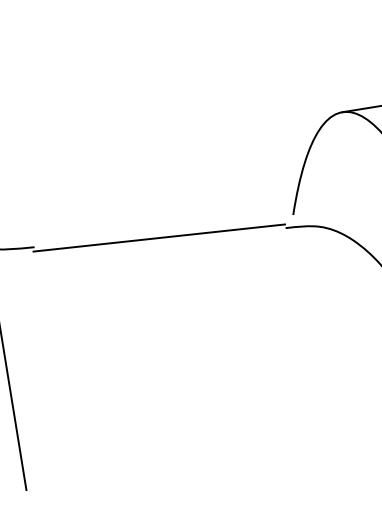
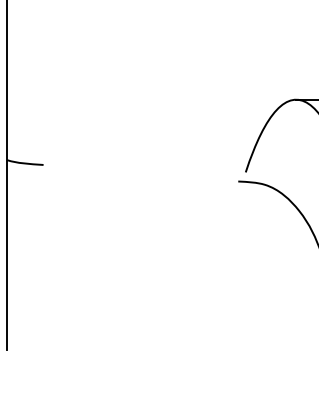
line: (159, 238) -> (140, 173), removed

